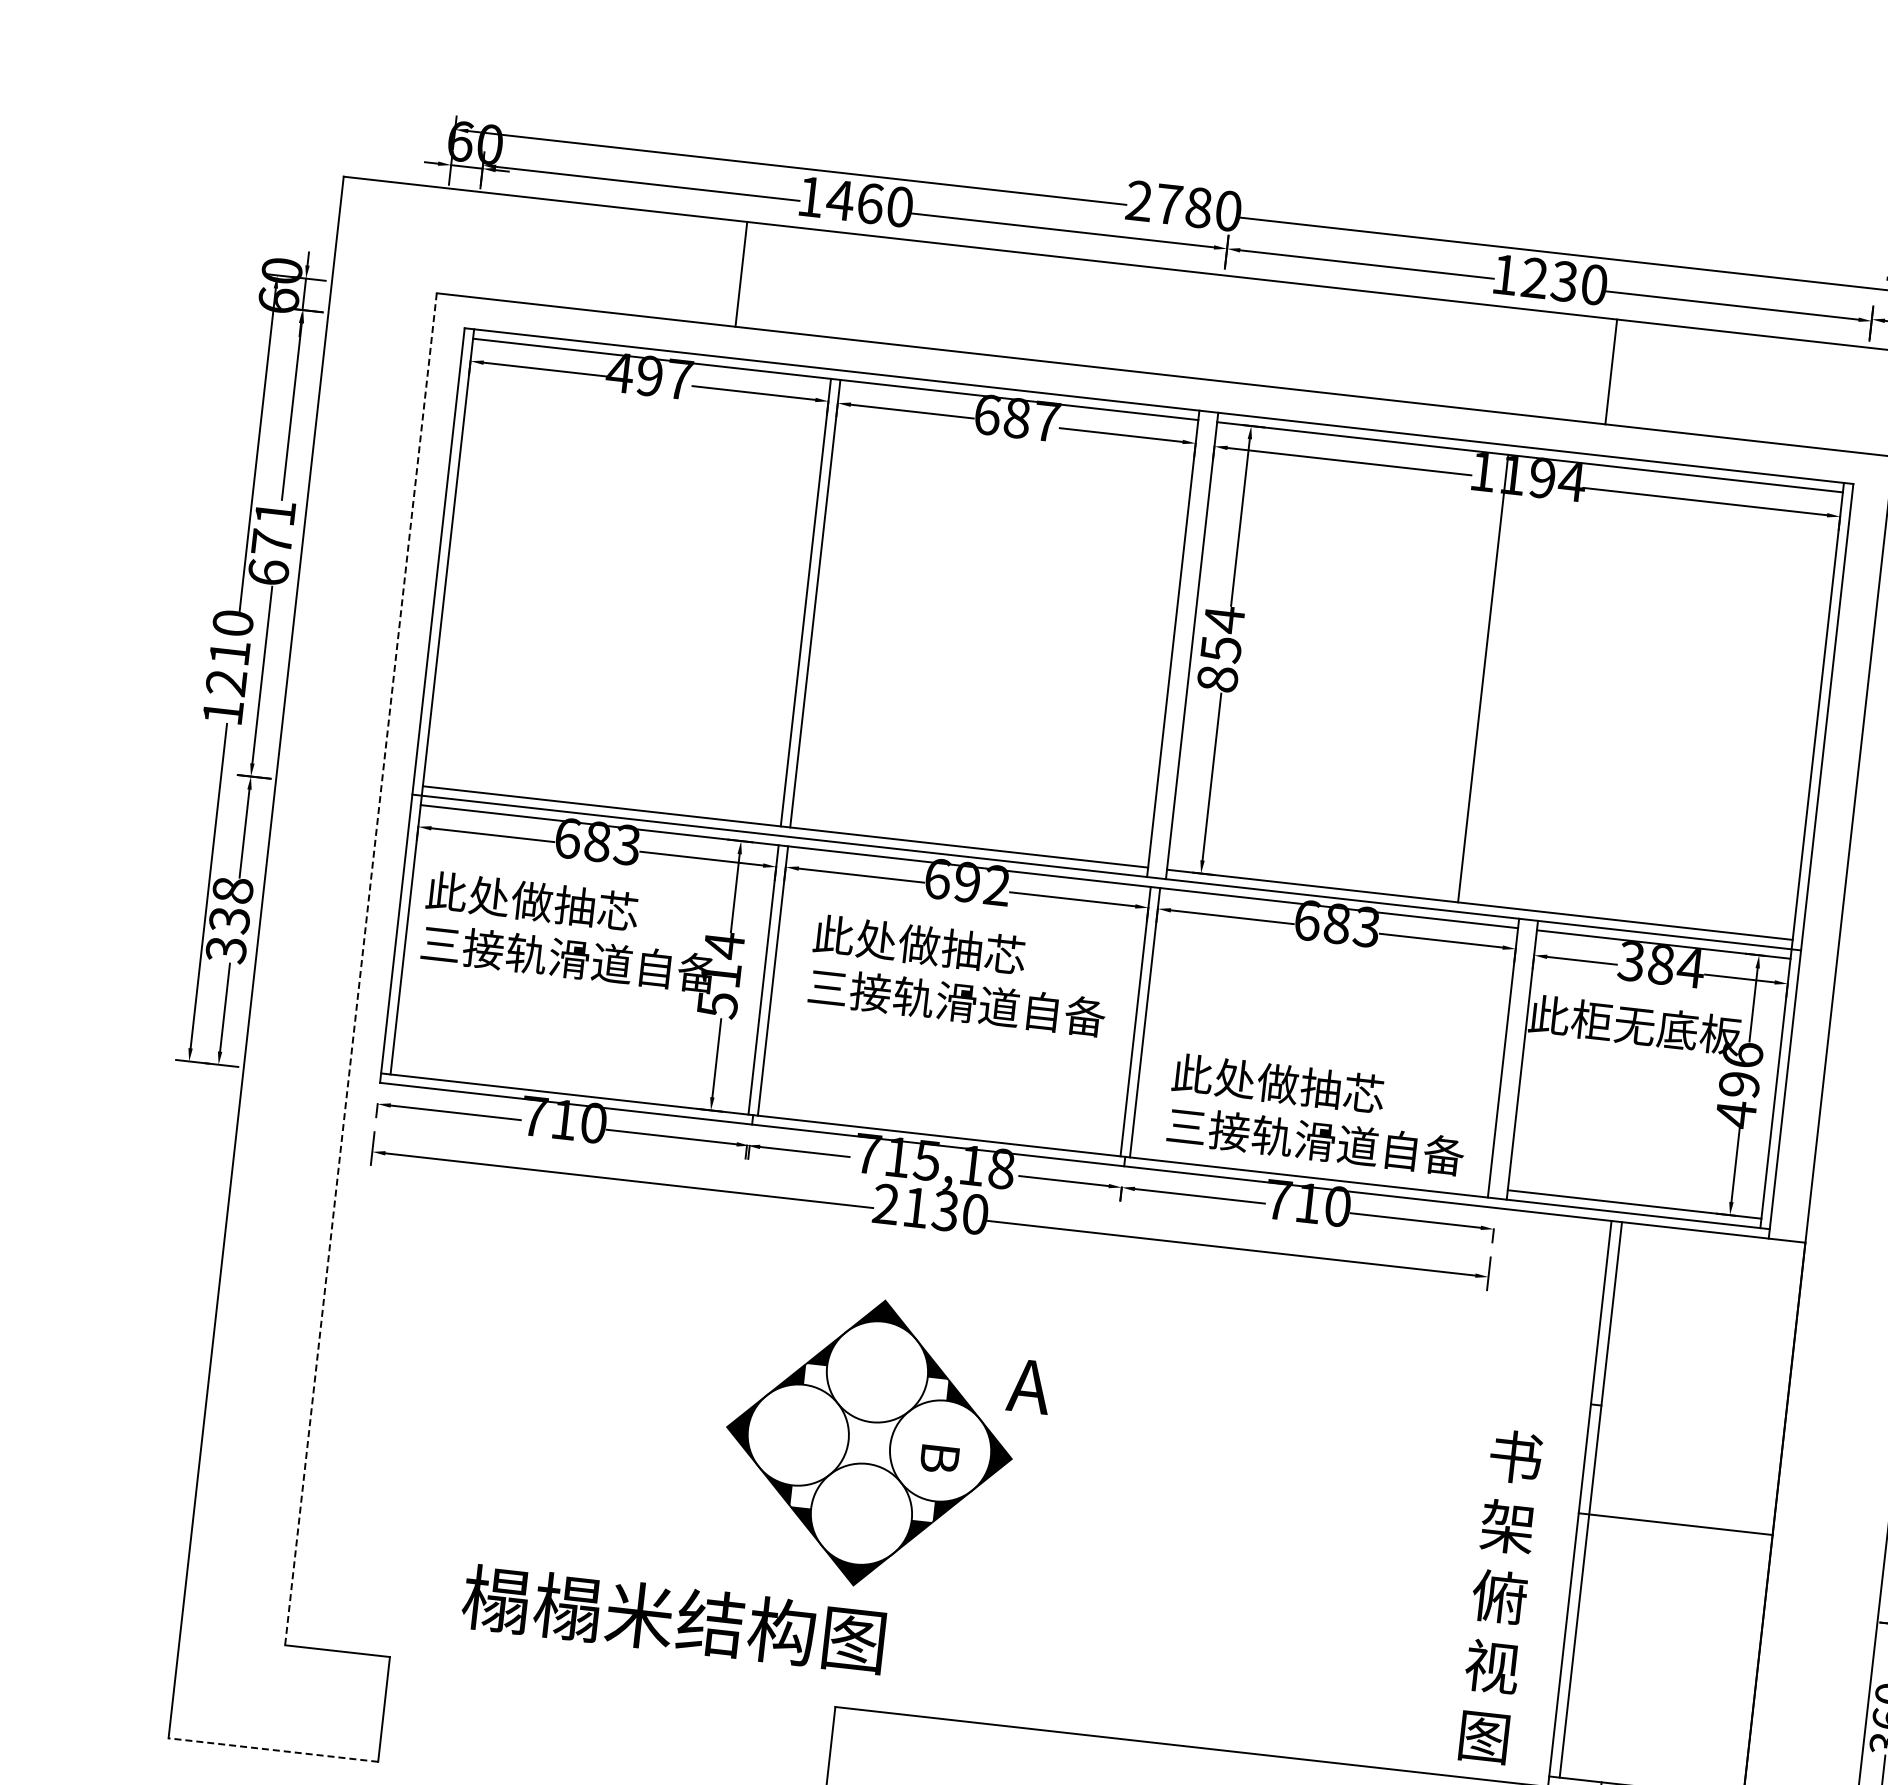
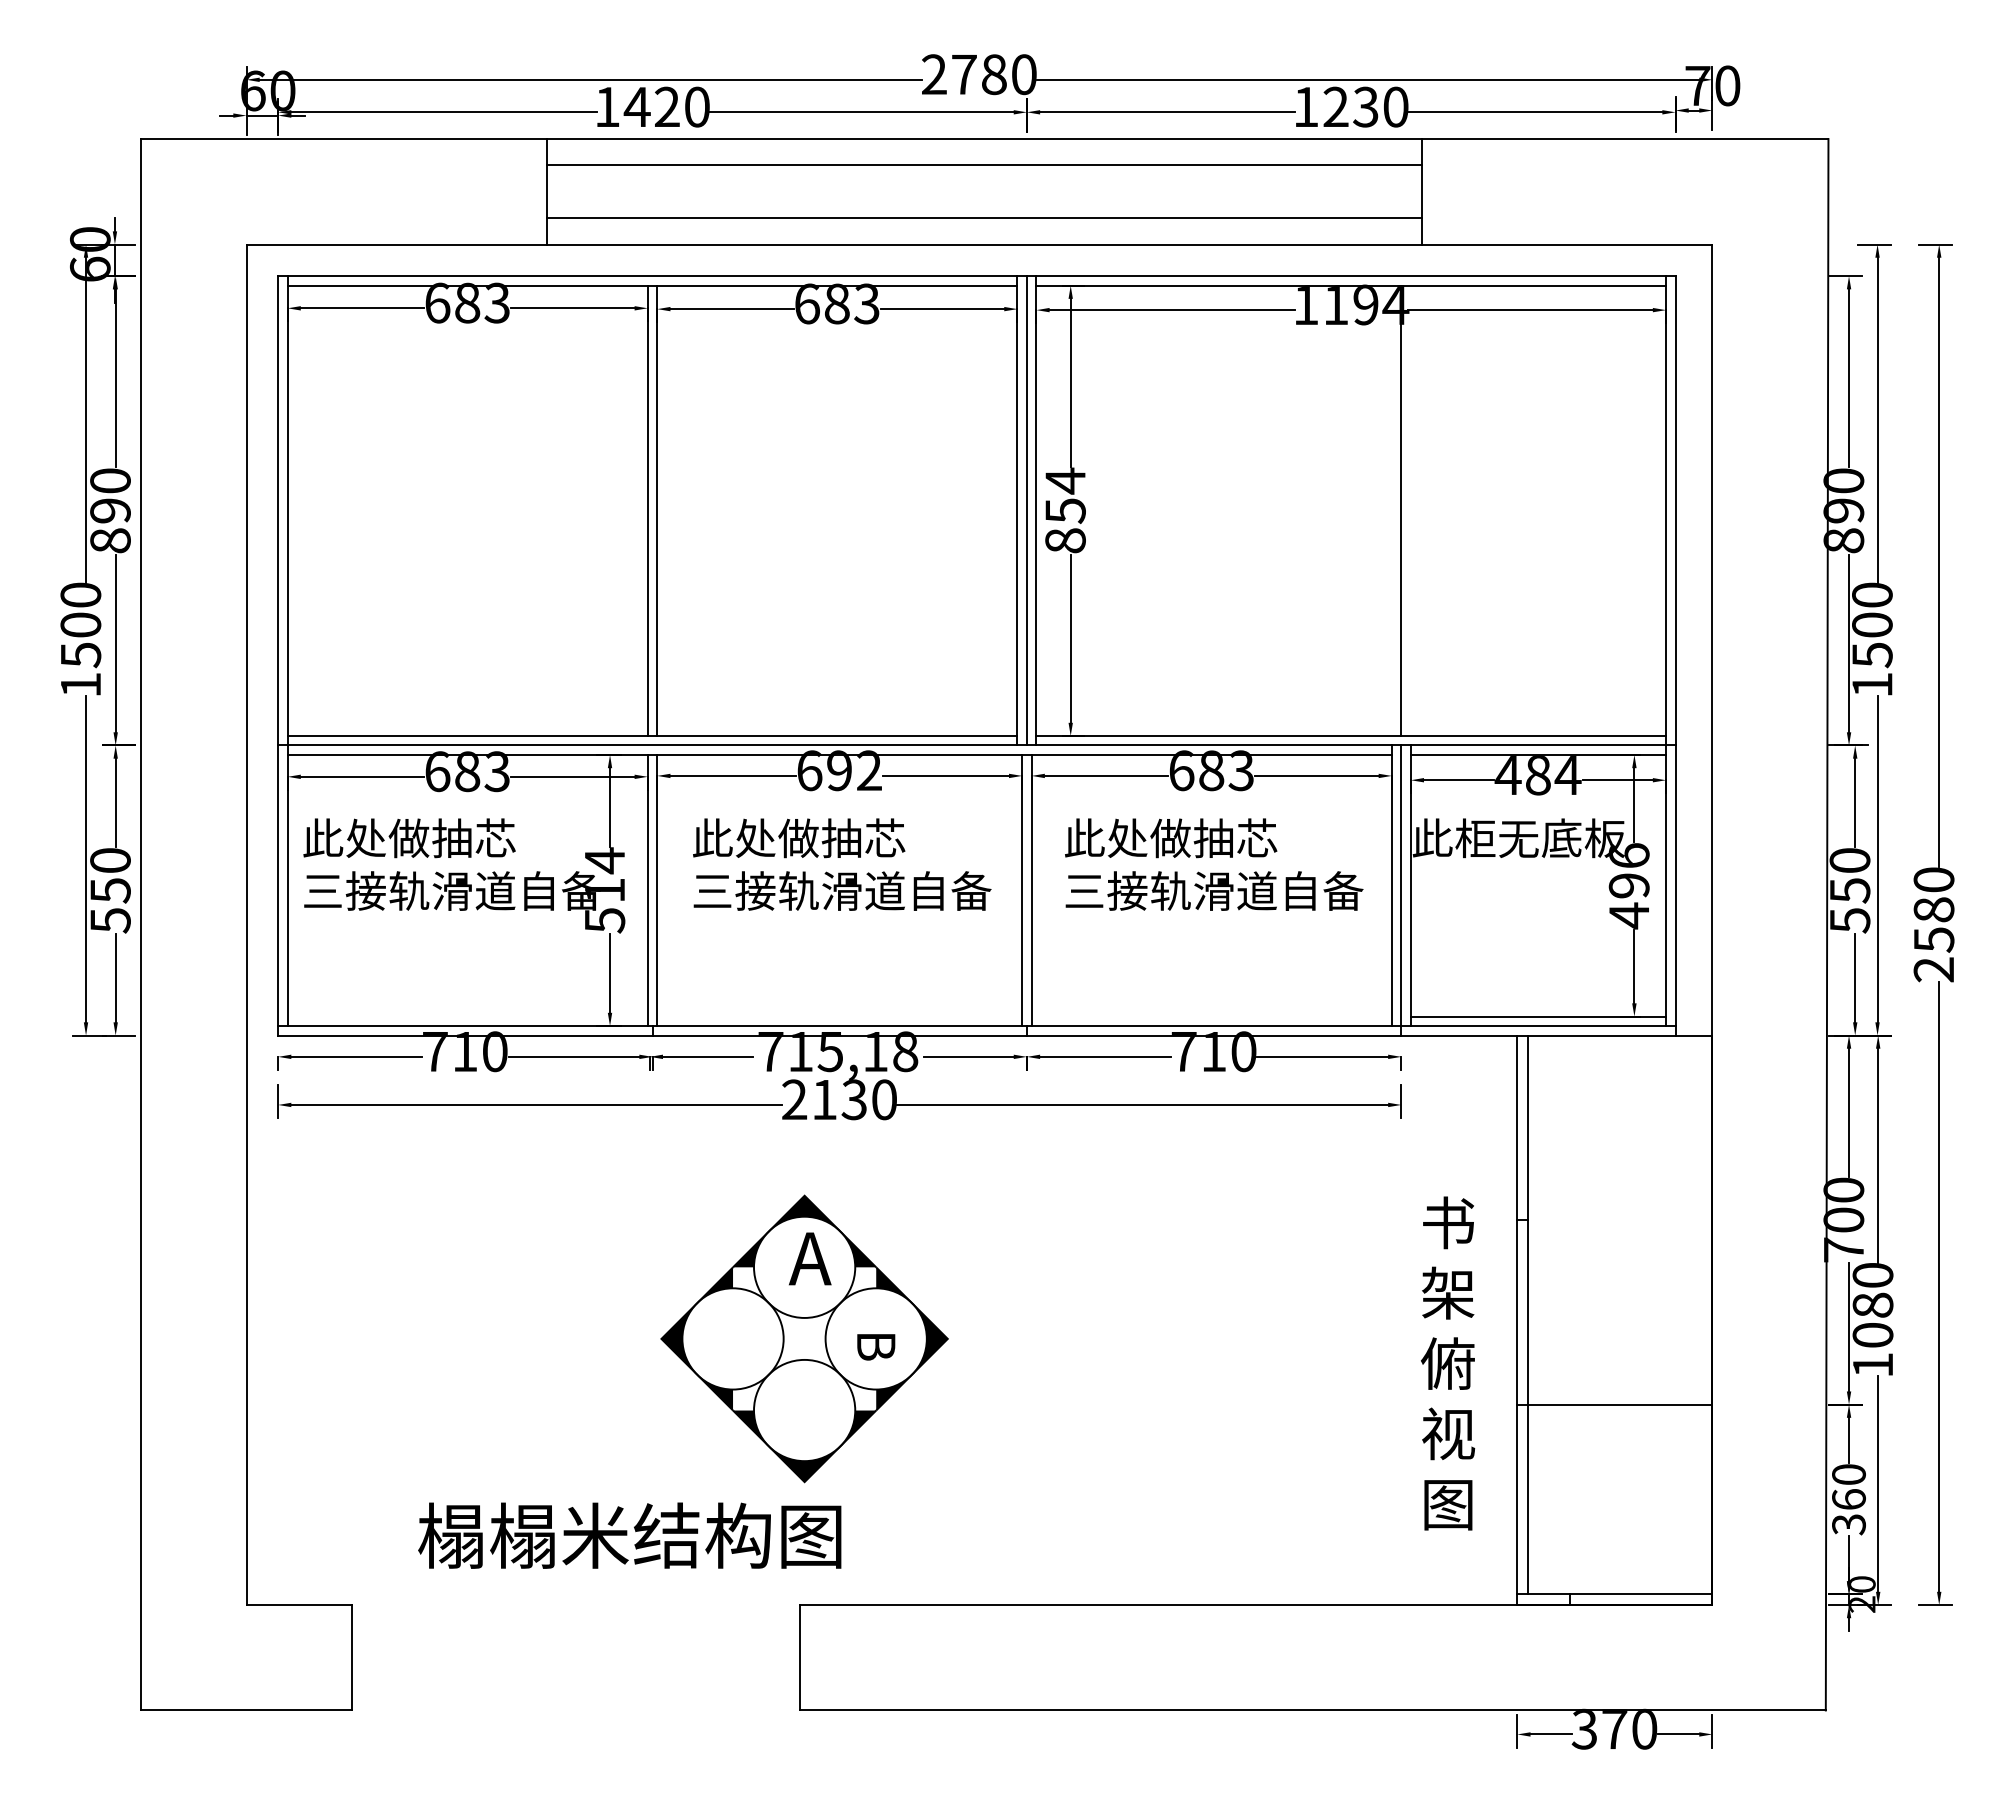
text: (870, 203) -> (667, 106), 1460 -> 1420
line: (1179, 296) -> (984, 165), added
line: (1173, 349) -> (984, 218), added
text: (648, 375) -> (466, 302), 497 -> 683
text: (1046, 420) -> (866, 303), 687 -> 683
text: (271, 542) -> (110, 510), 671 -> 890
line: (1182, 644) -> (1026, 510), added
text: (227, 668) -> (80, 640), 1210 -> 1500
line: (1483, 678) -> (1401, 510), moved
text: (229, 920) -> (110, 890), 338 -> 550
text: (1630, 961) -> (1507, 775), 384 -> 484
line: (360, 969) -> (246, 925), dashed -> solid
line: (1512, 1063) -> (1401, 890), added
text: (1318, 1114) -> (1214, 864), moved
text: (1029, 1386) -> (810, 1258), moved
line: (1675, 1523) -> (1614, 1404), moved
text: (1500, 1596) -> (1448, 1363), moved
line: (273, 1750) -> (246, 1710), dashed -> solid

